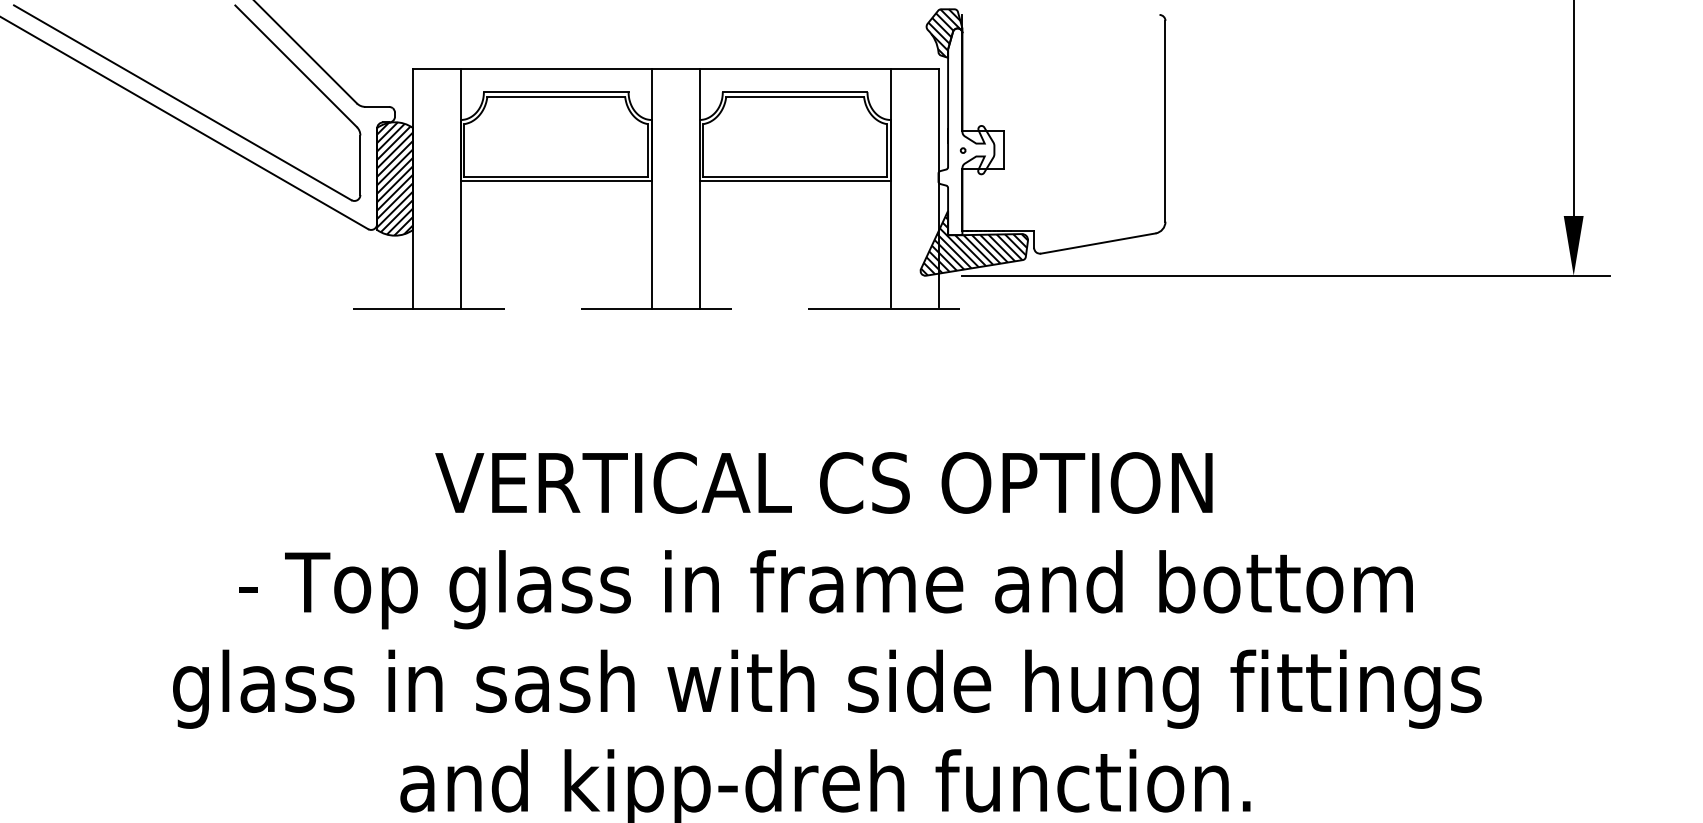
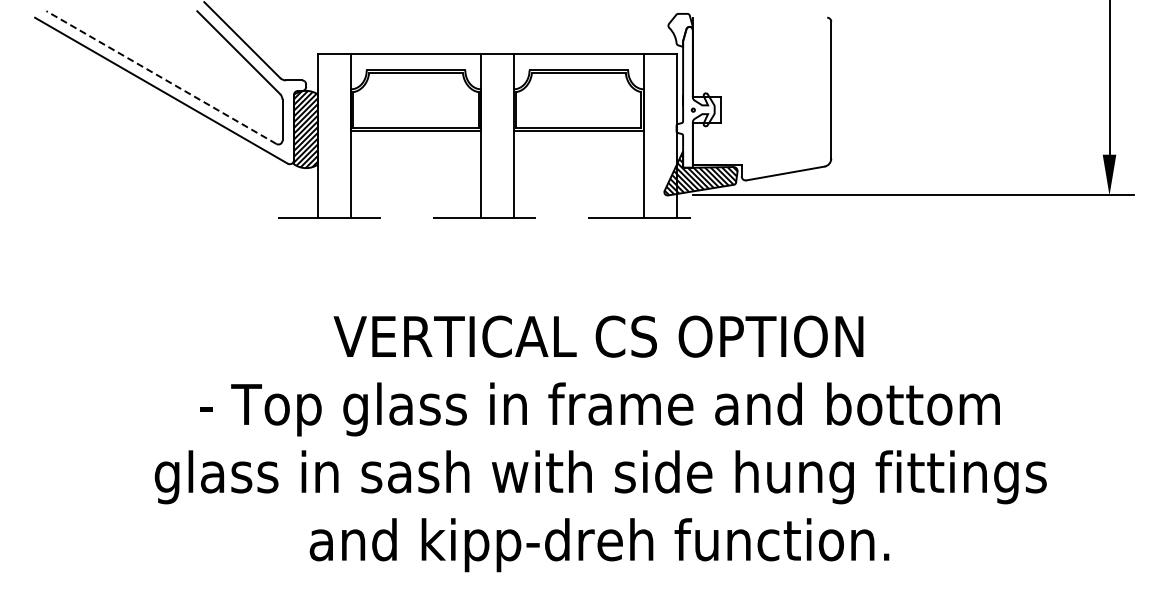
hatch: (944, 32) -> (680, 29), removed
line: (182, 102) -> (161, 77), solid -> dashed

